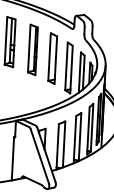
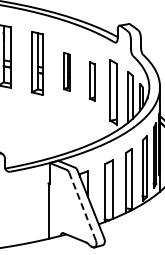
part: (32, 49) -> (66, 71), size x0.6
part: (52, 58) -> (92, 81), size x0.6
line: (39, 156) -> (82, 206), solid -> dashed

